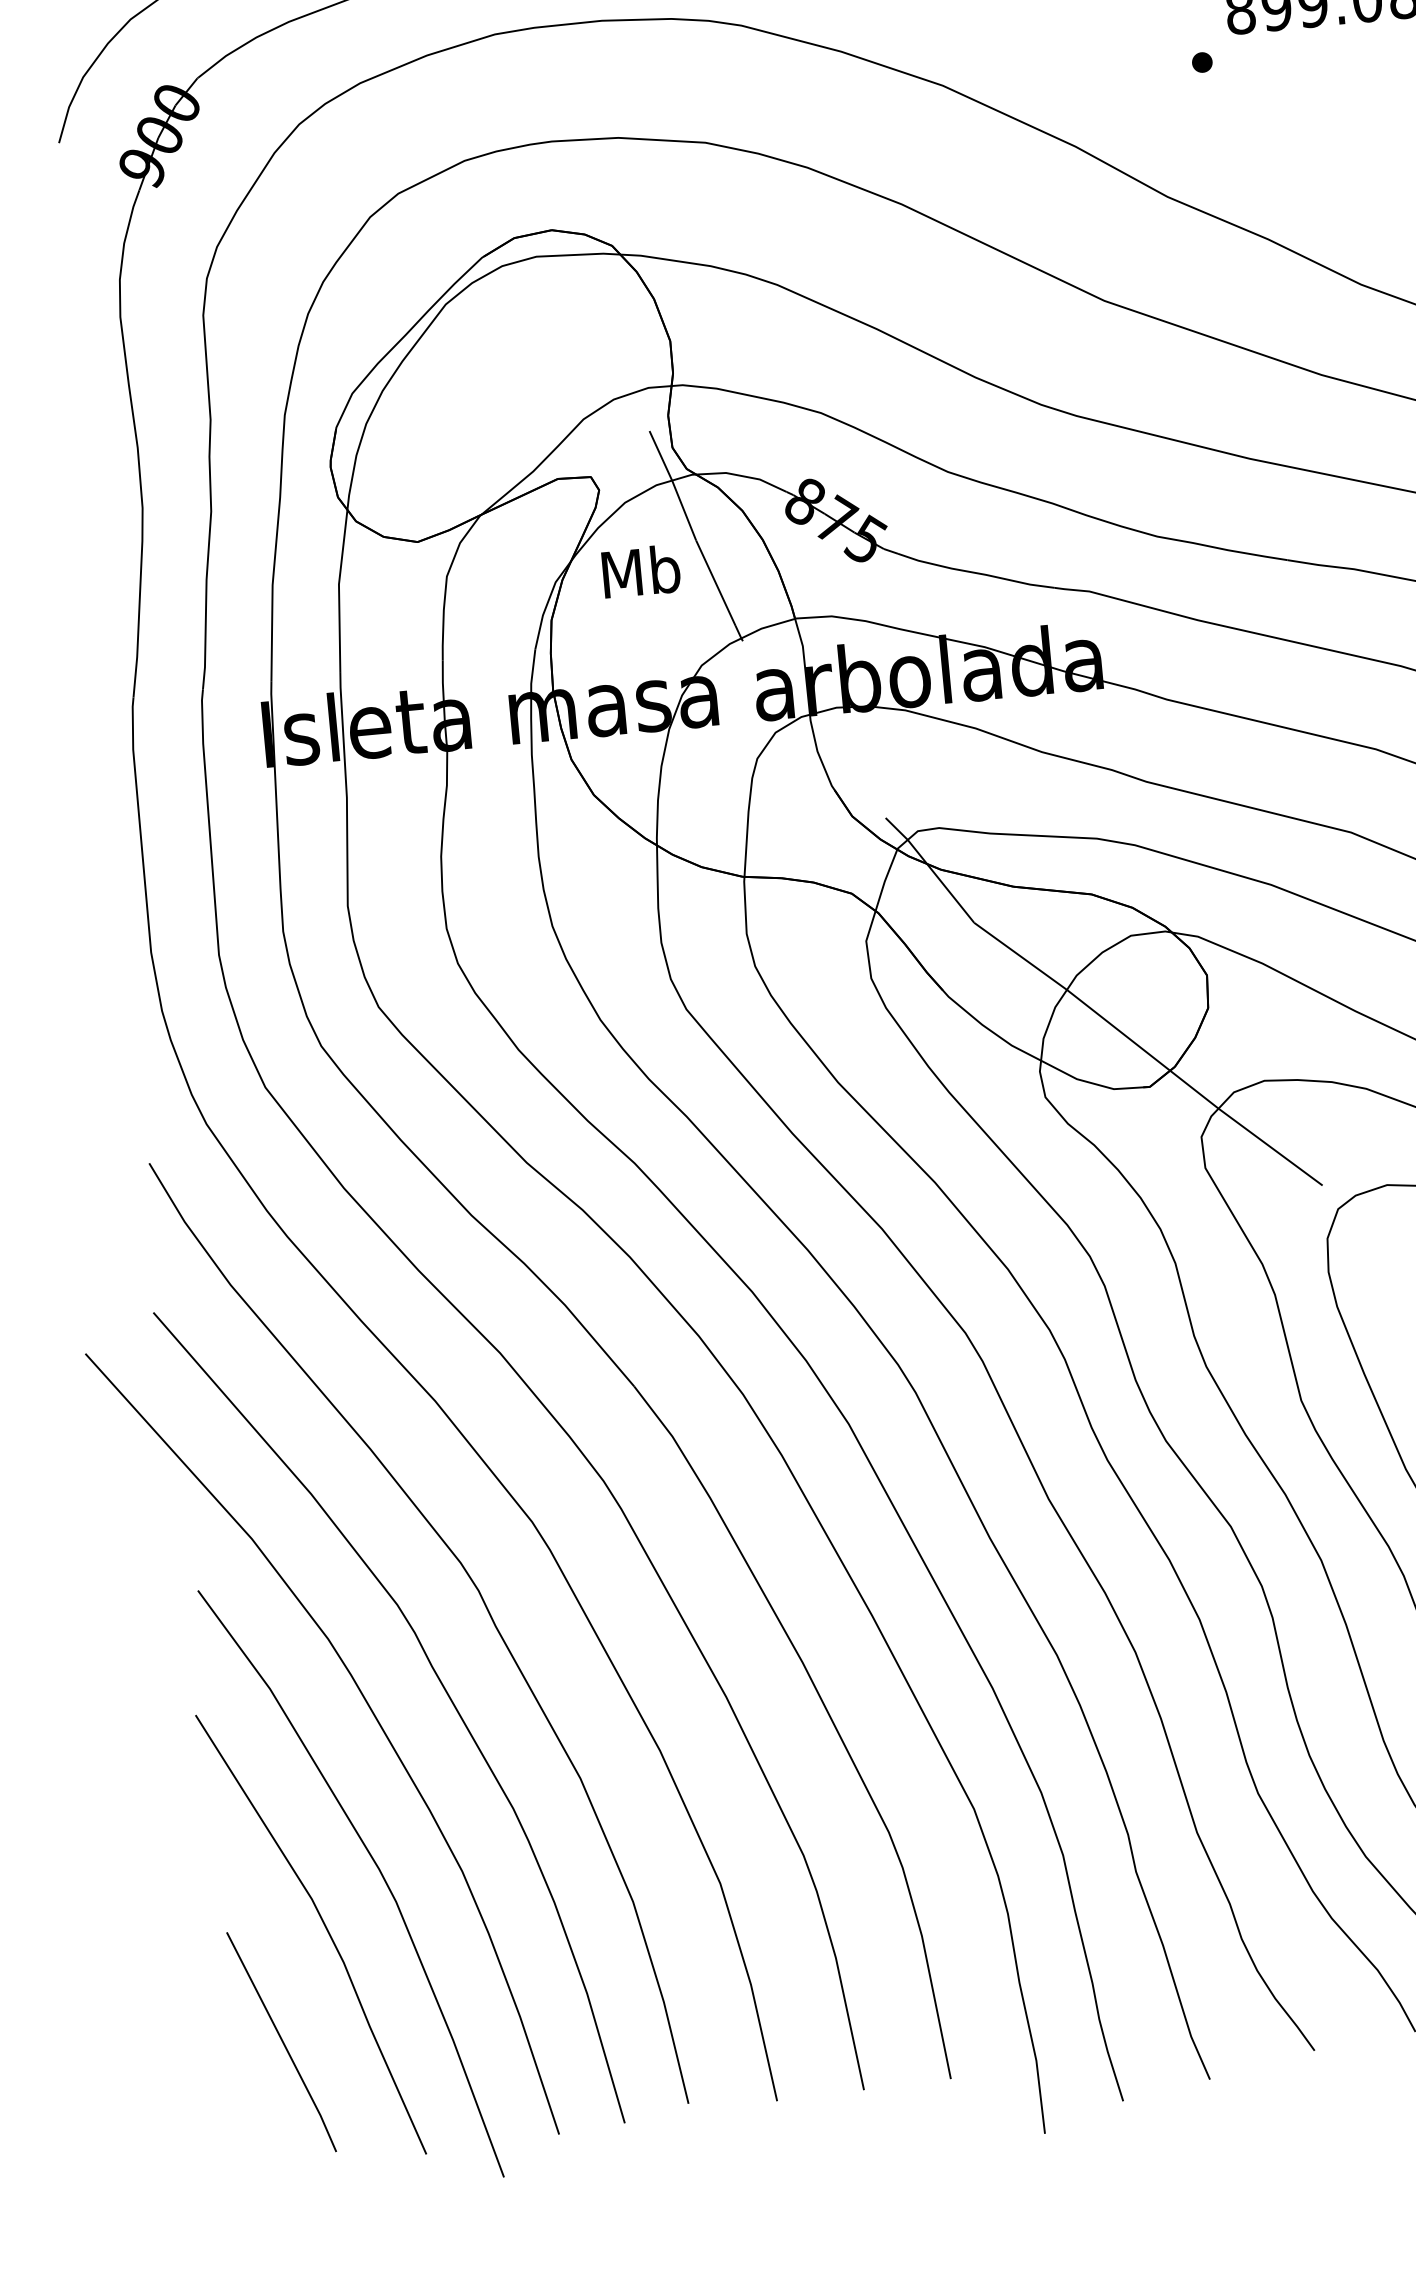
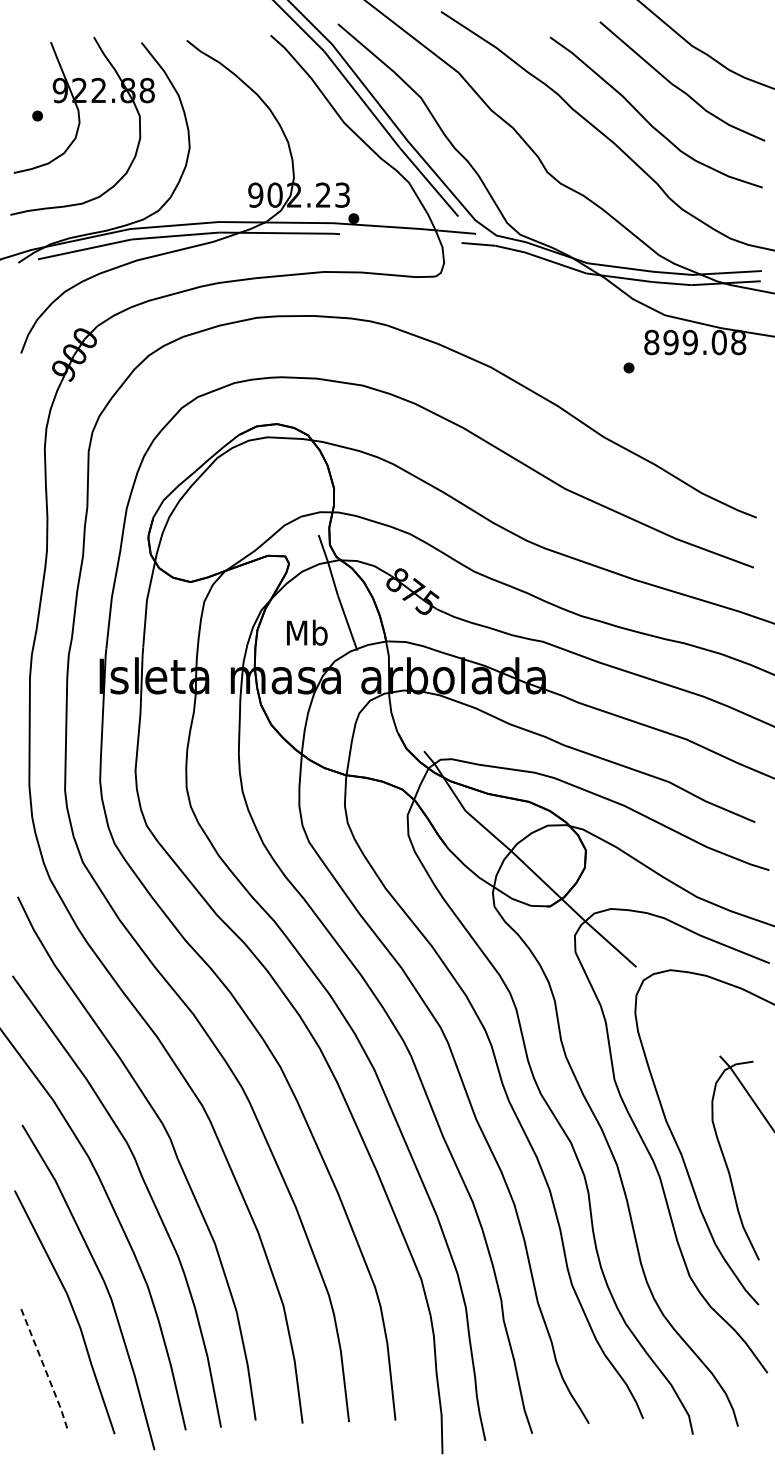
text: (641, 570) -> (307, 632), moved
line: (282, 2041) -> (44, 1367), solid -> dashed

